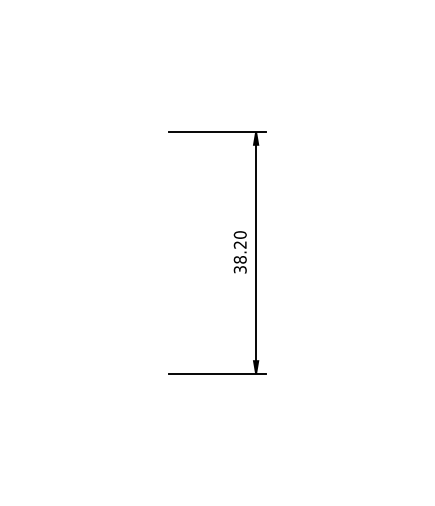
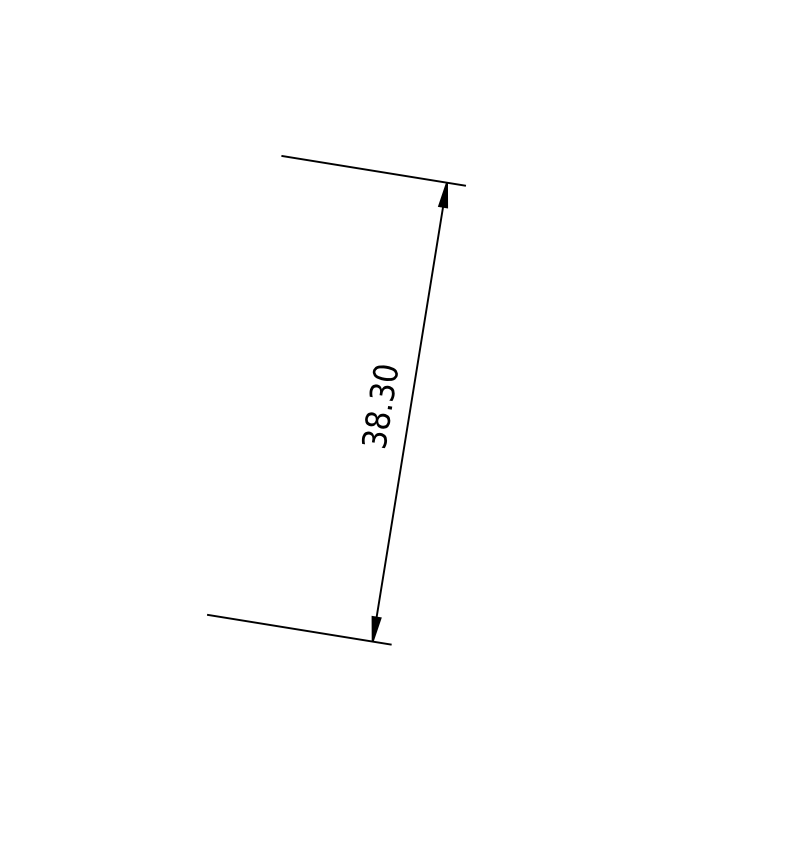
text: (240, 244) -> (382, 391), 38.20 -> 38.30

